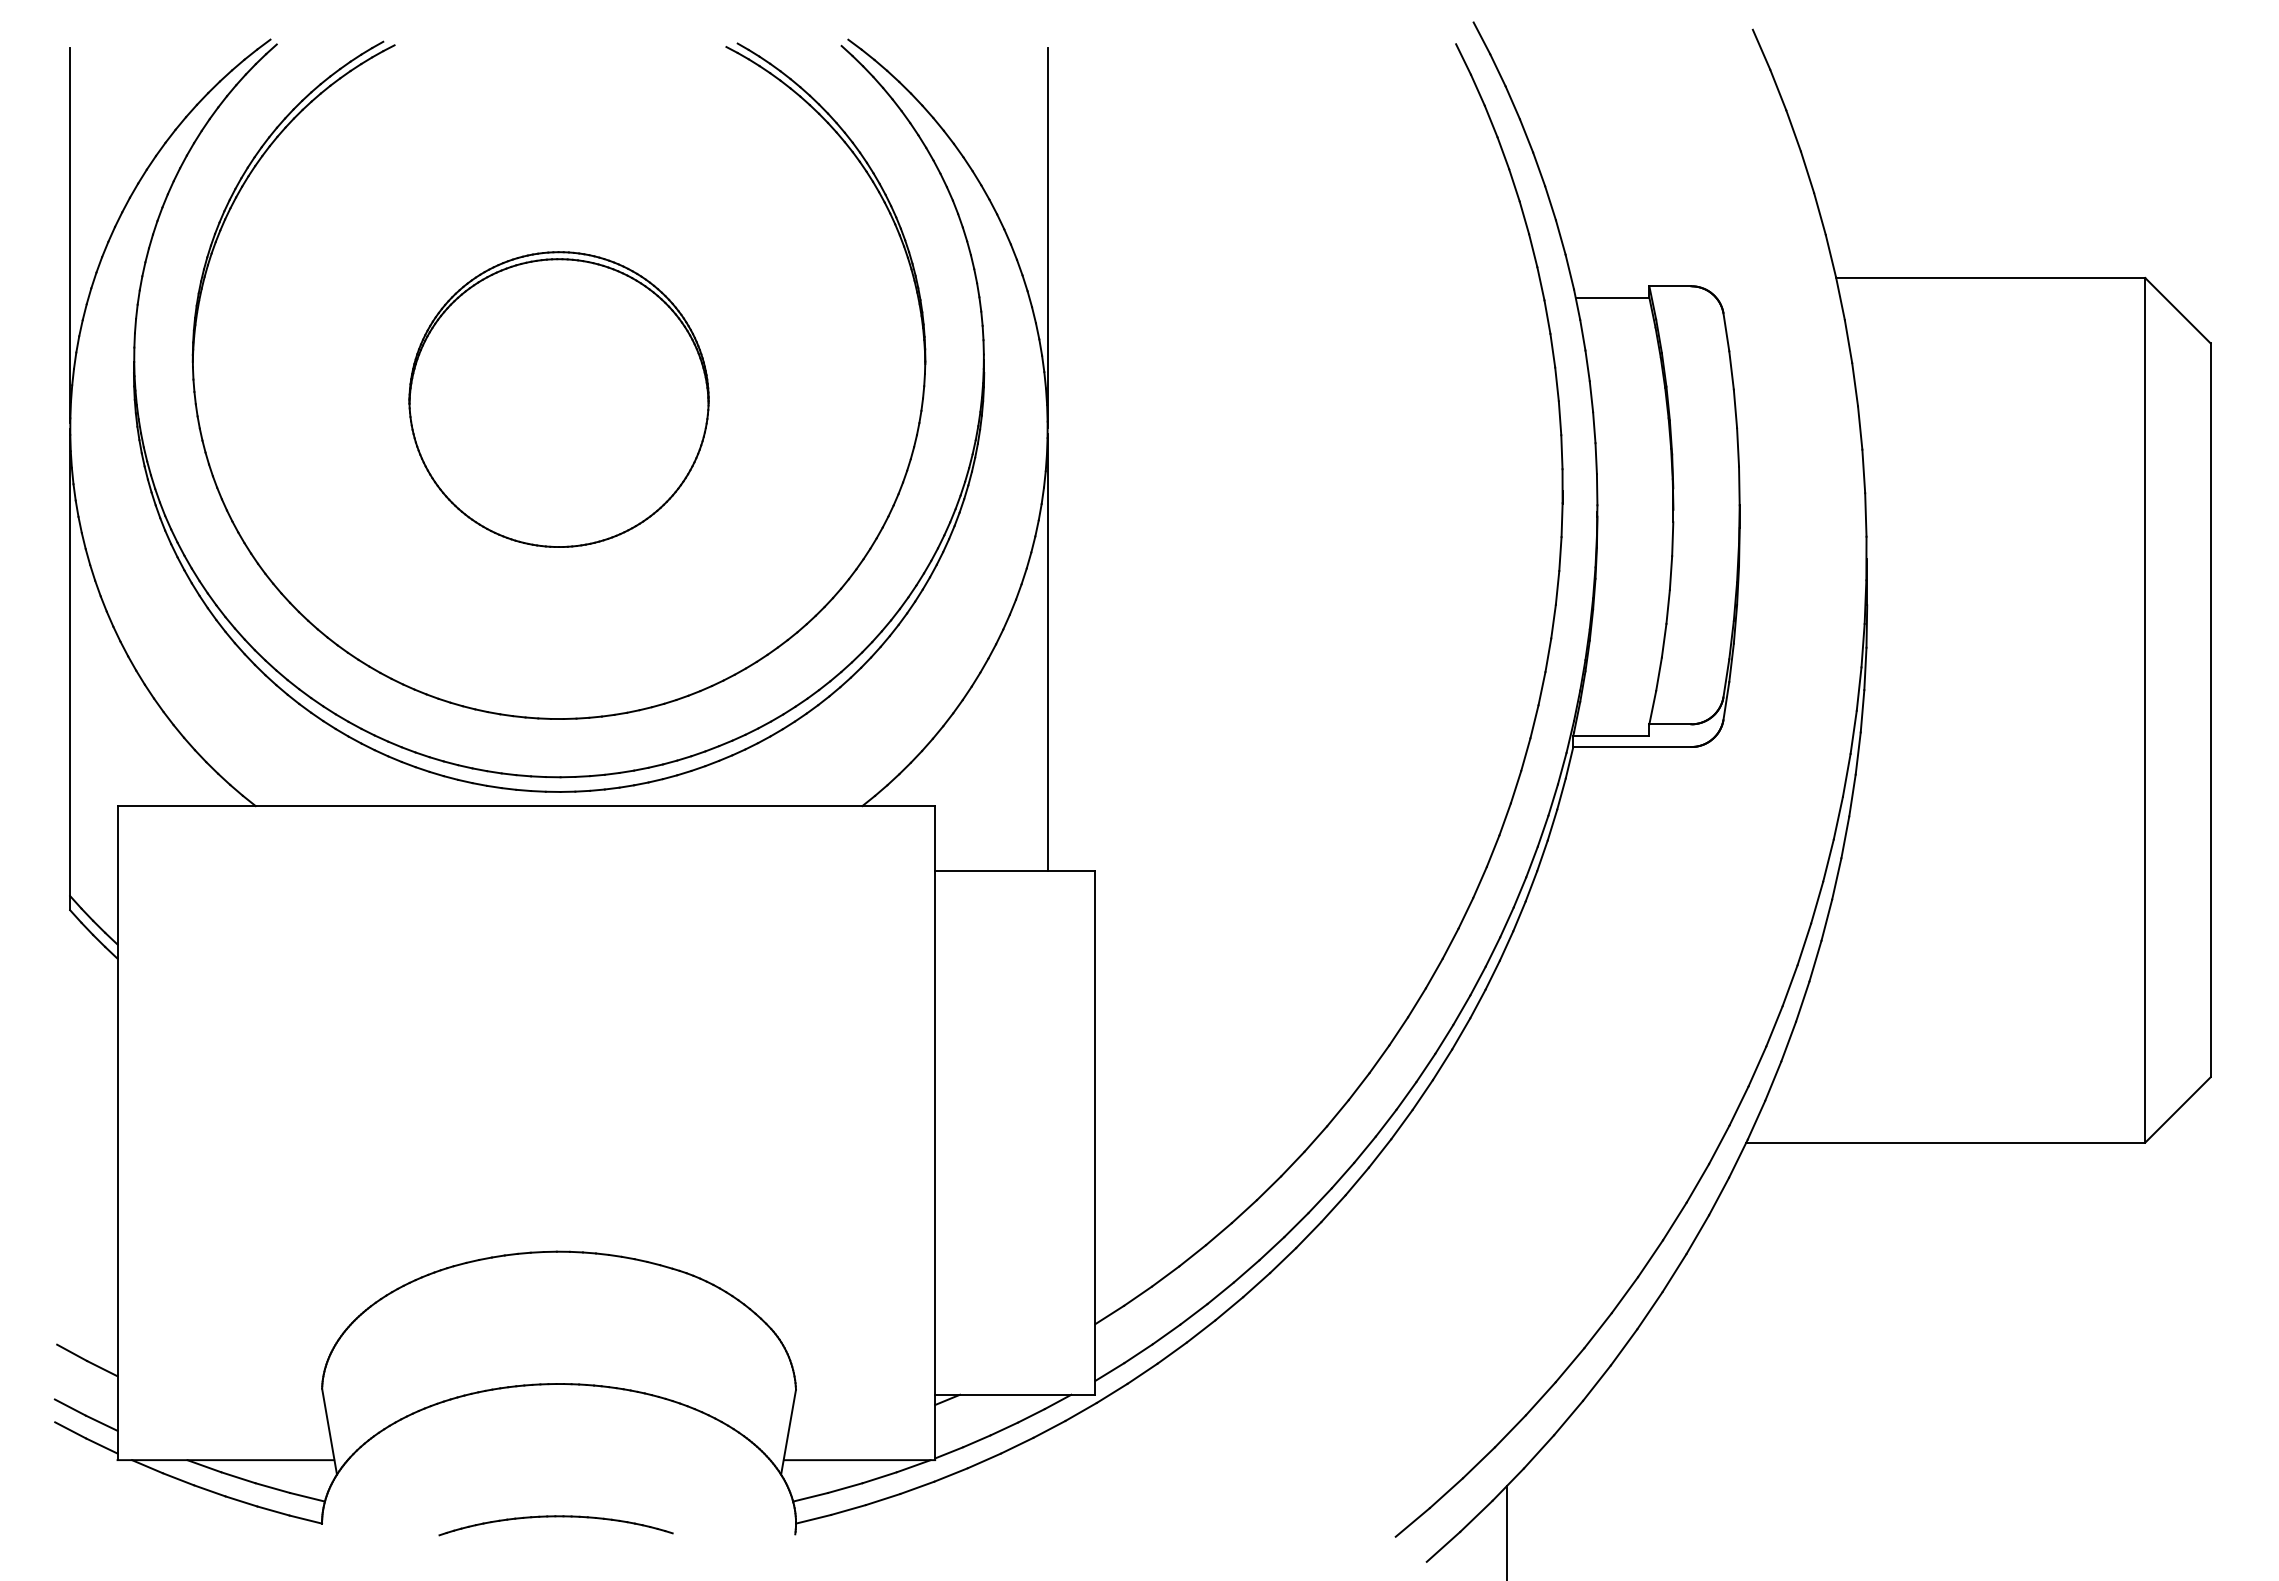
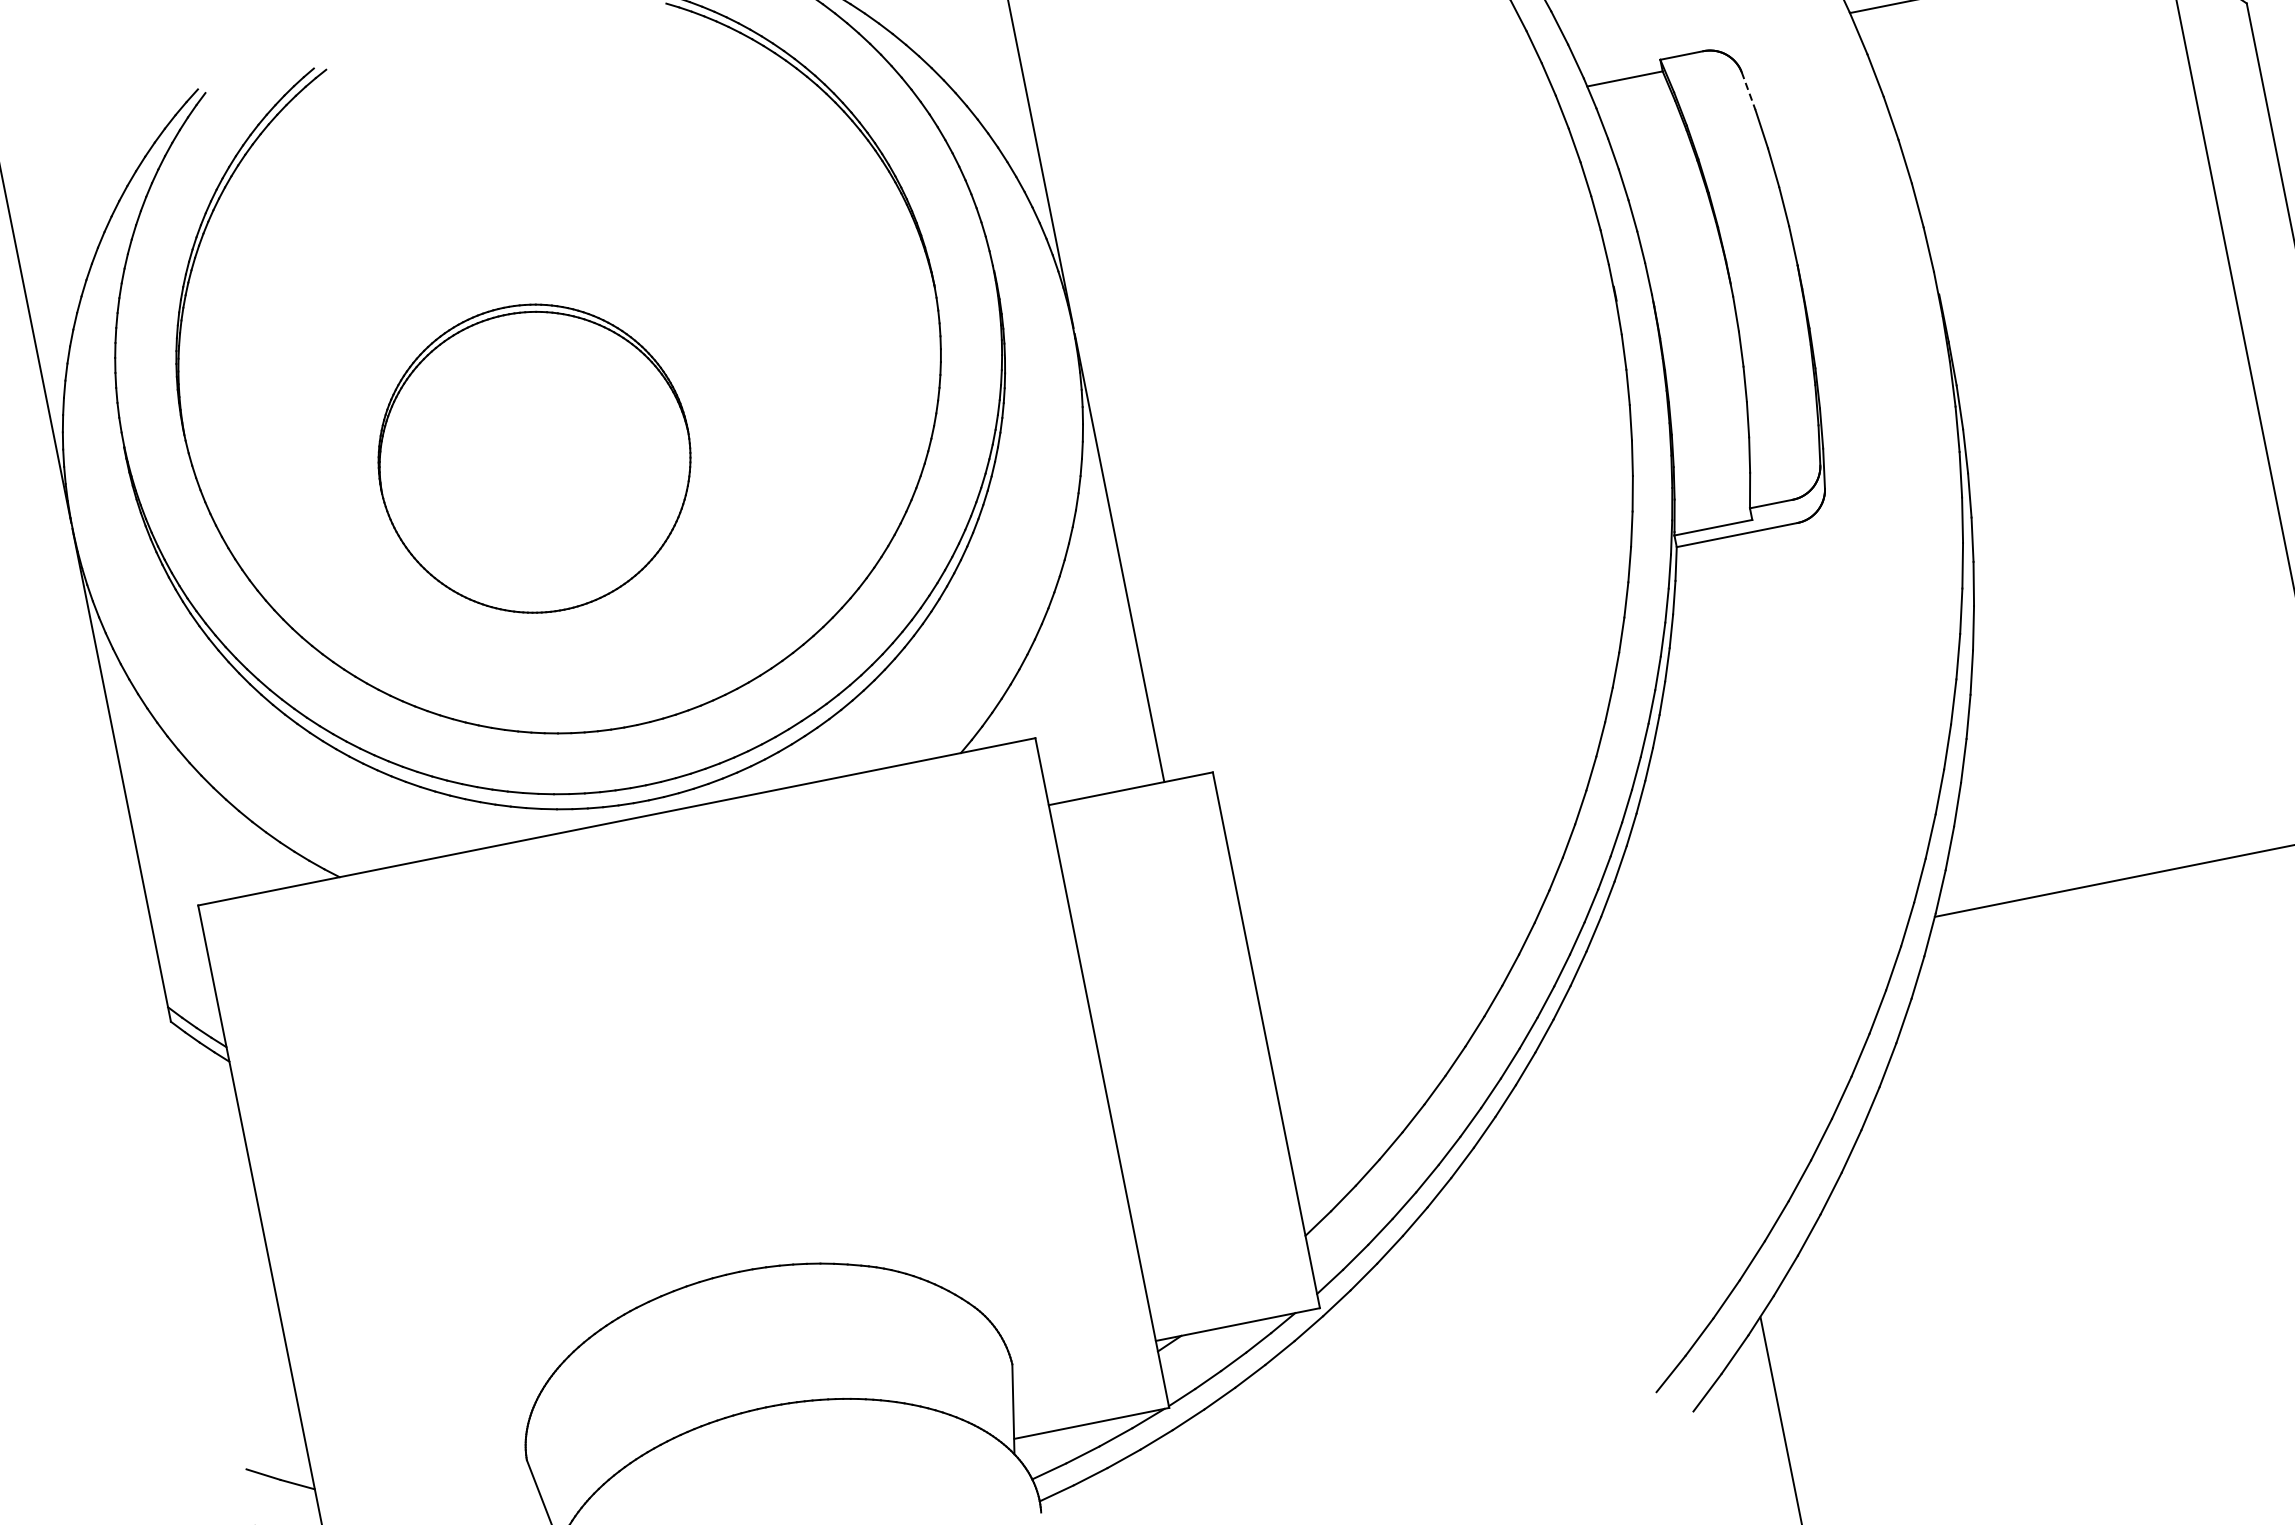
line: (1726, 332) -> (1748, 91), solid -> dashed
part: (558, 399) -> (533, 458), moved

